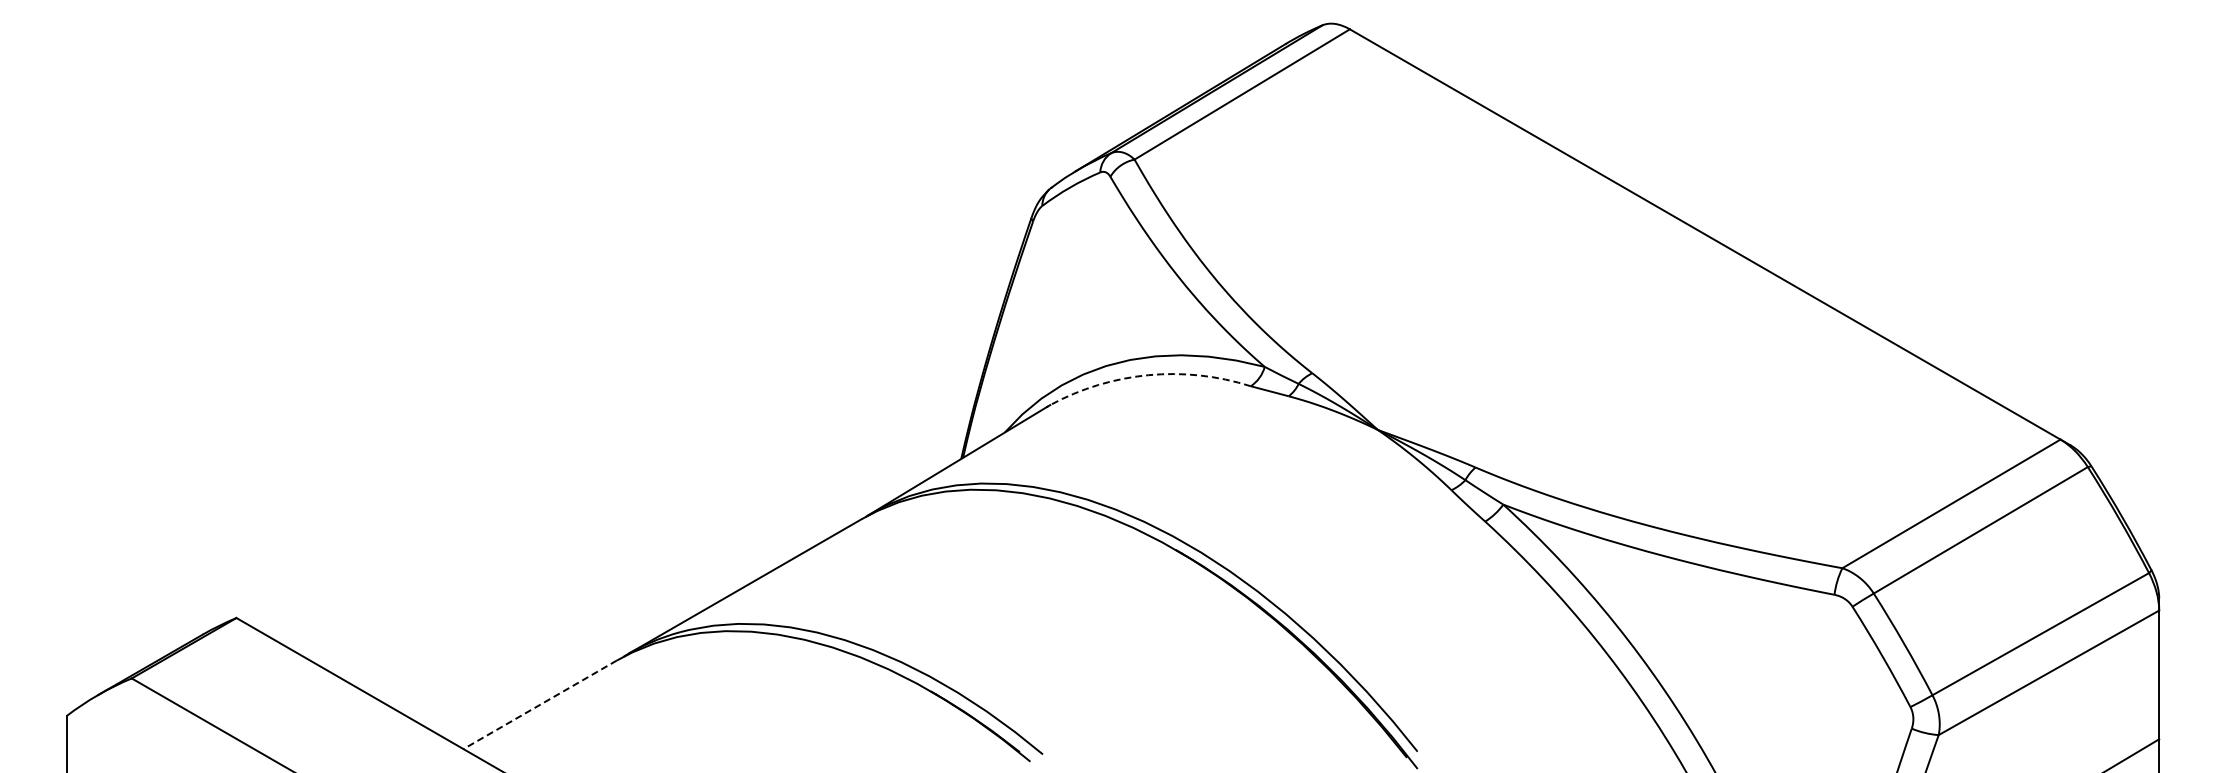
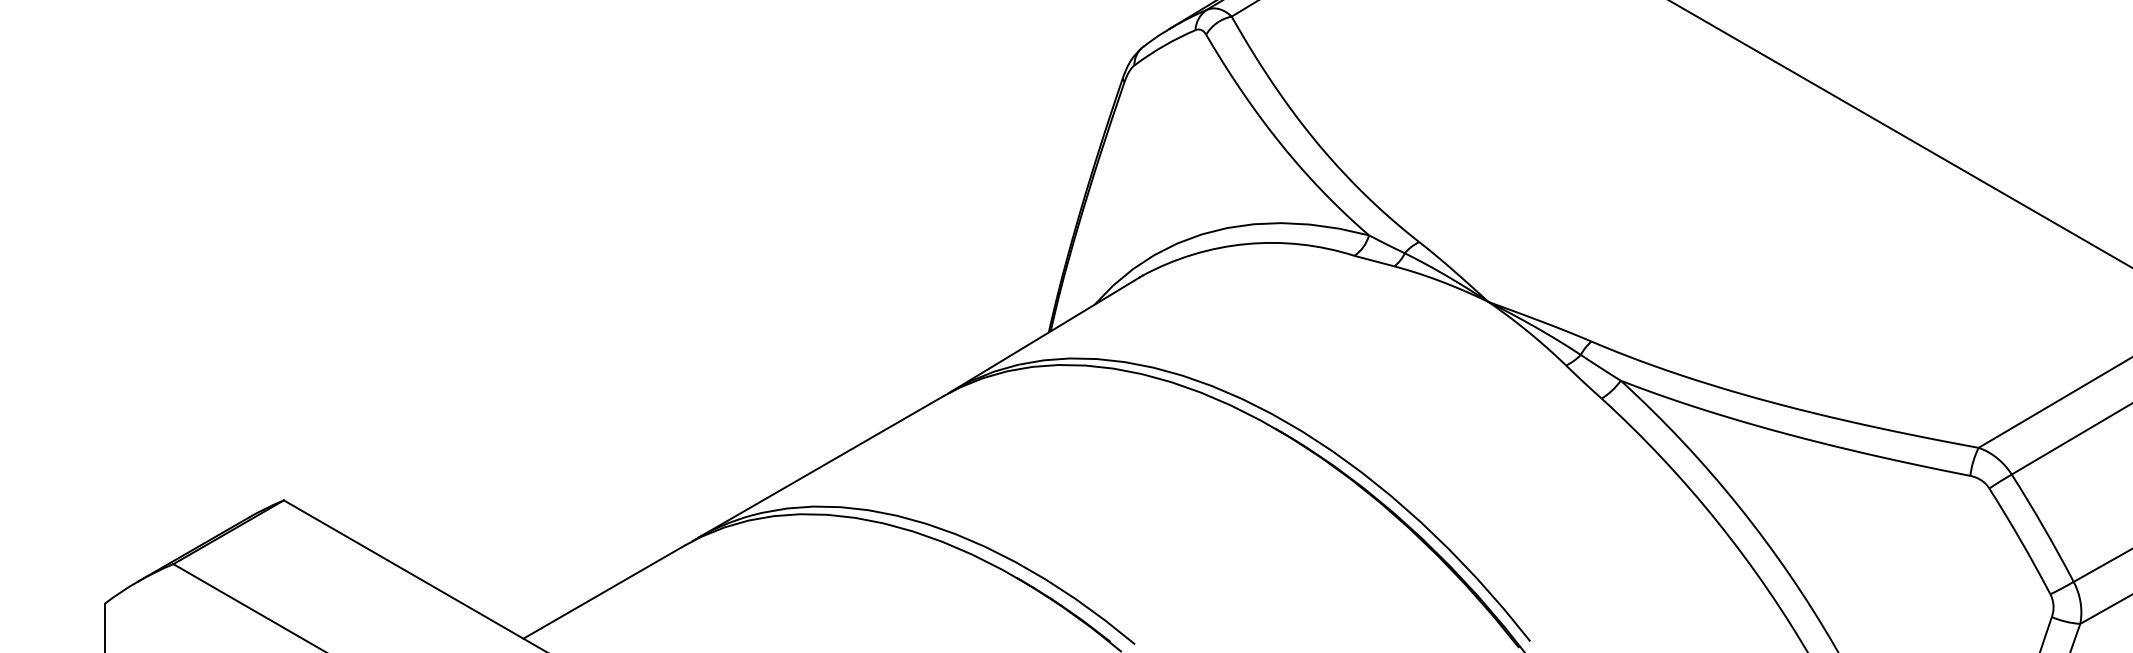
arc: (1148, 375) -> (1246, 244), dashed -> solid
line: (540, 704) -> (604, 591), dashed -> solid

